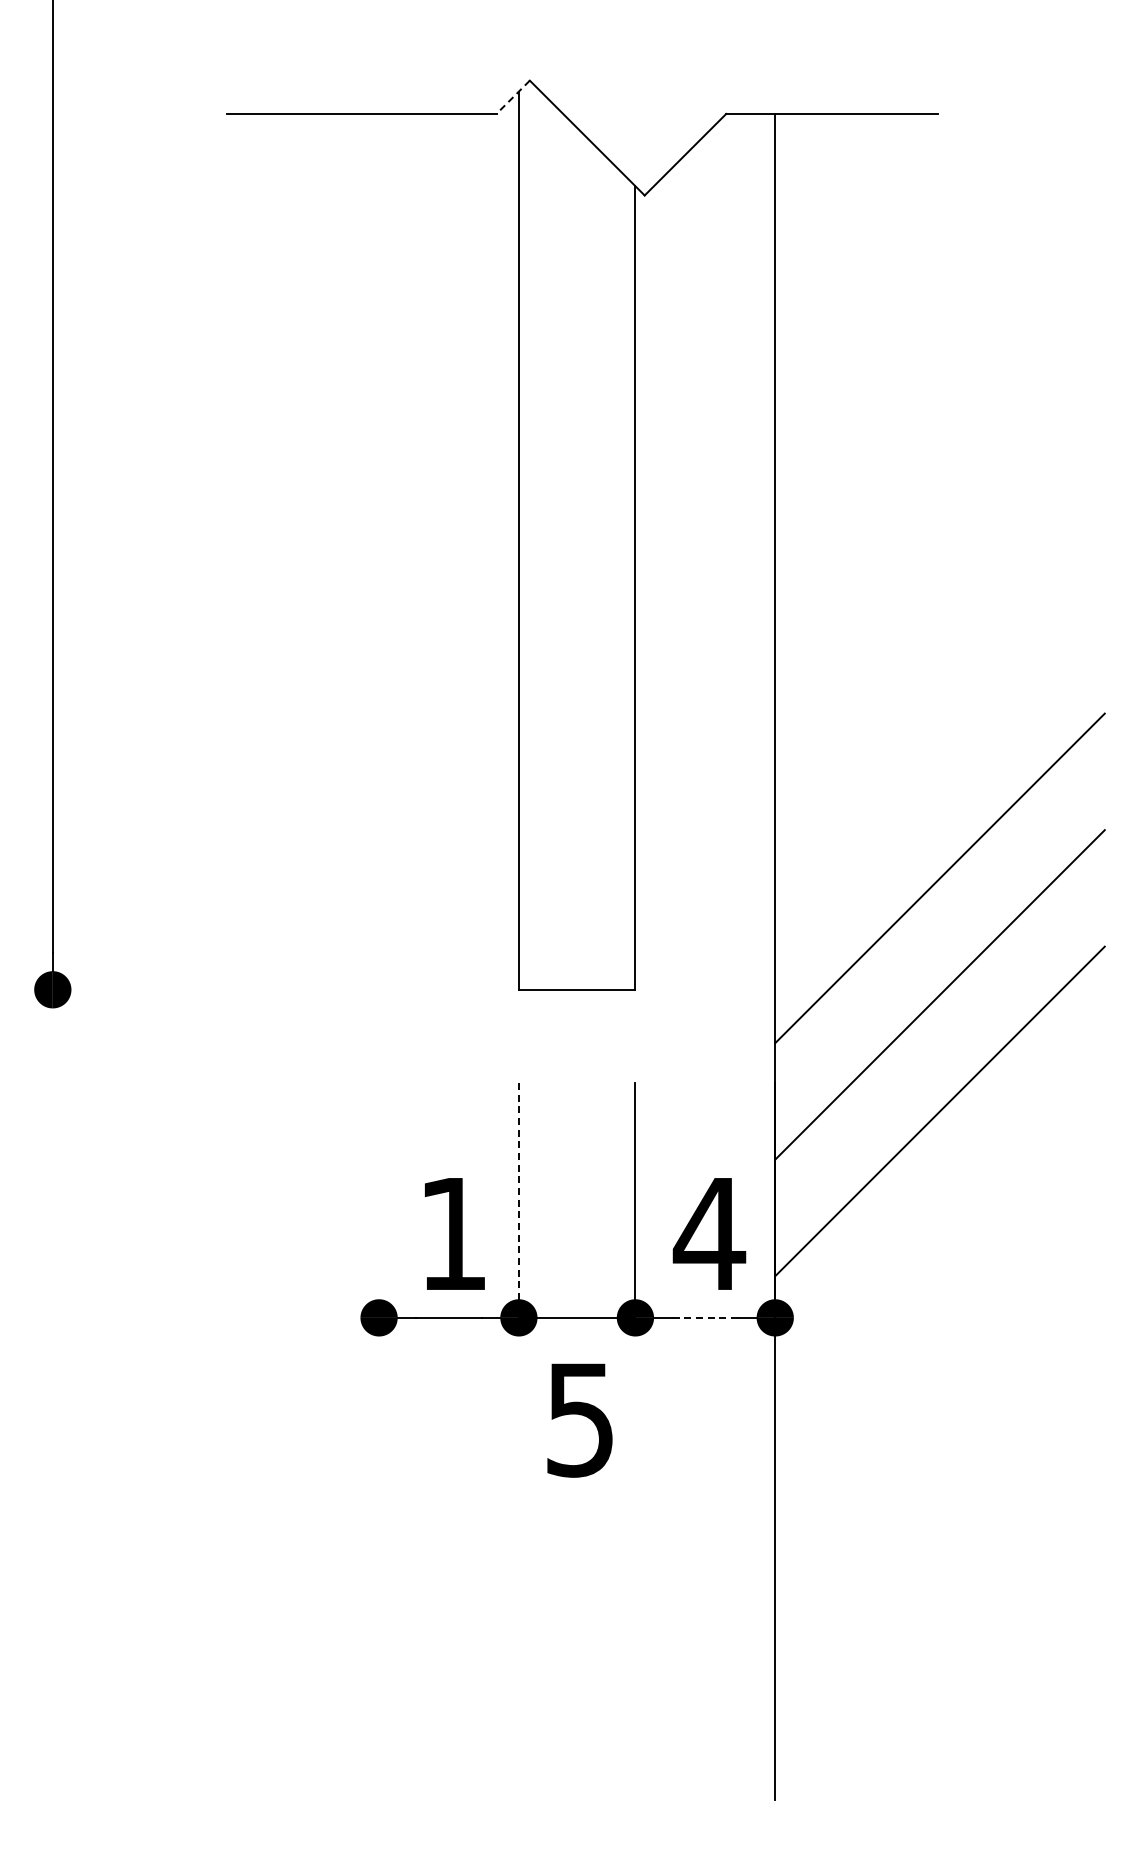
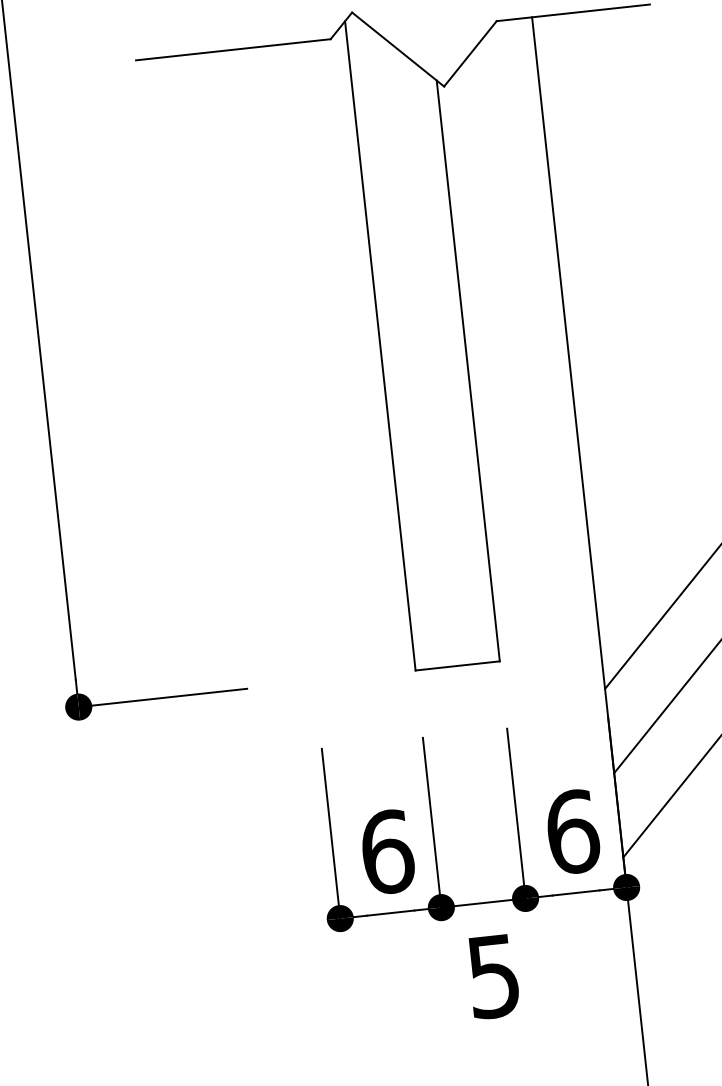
line: (513, 97) -> (341, 26), dashed -> solid
line: (168, 989) -> (162, 697), added
line: (379, 1200) -> (331, 833), added
line: (518, 1200) -> (431, 822), dashed -> solid
text: (453, 1233) -> (387, 851), 1 -> 6
text: (709, 1233) -> (572, 831), 4 -> 6
line: (705, 1317) -> (576, 892), dashed -> solid

